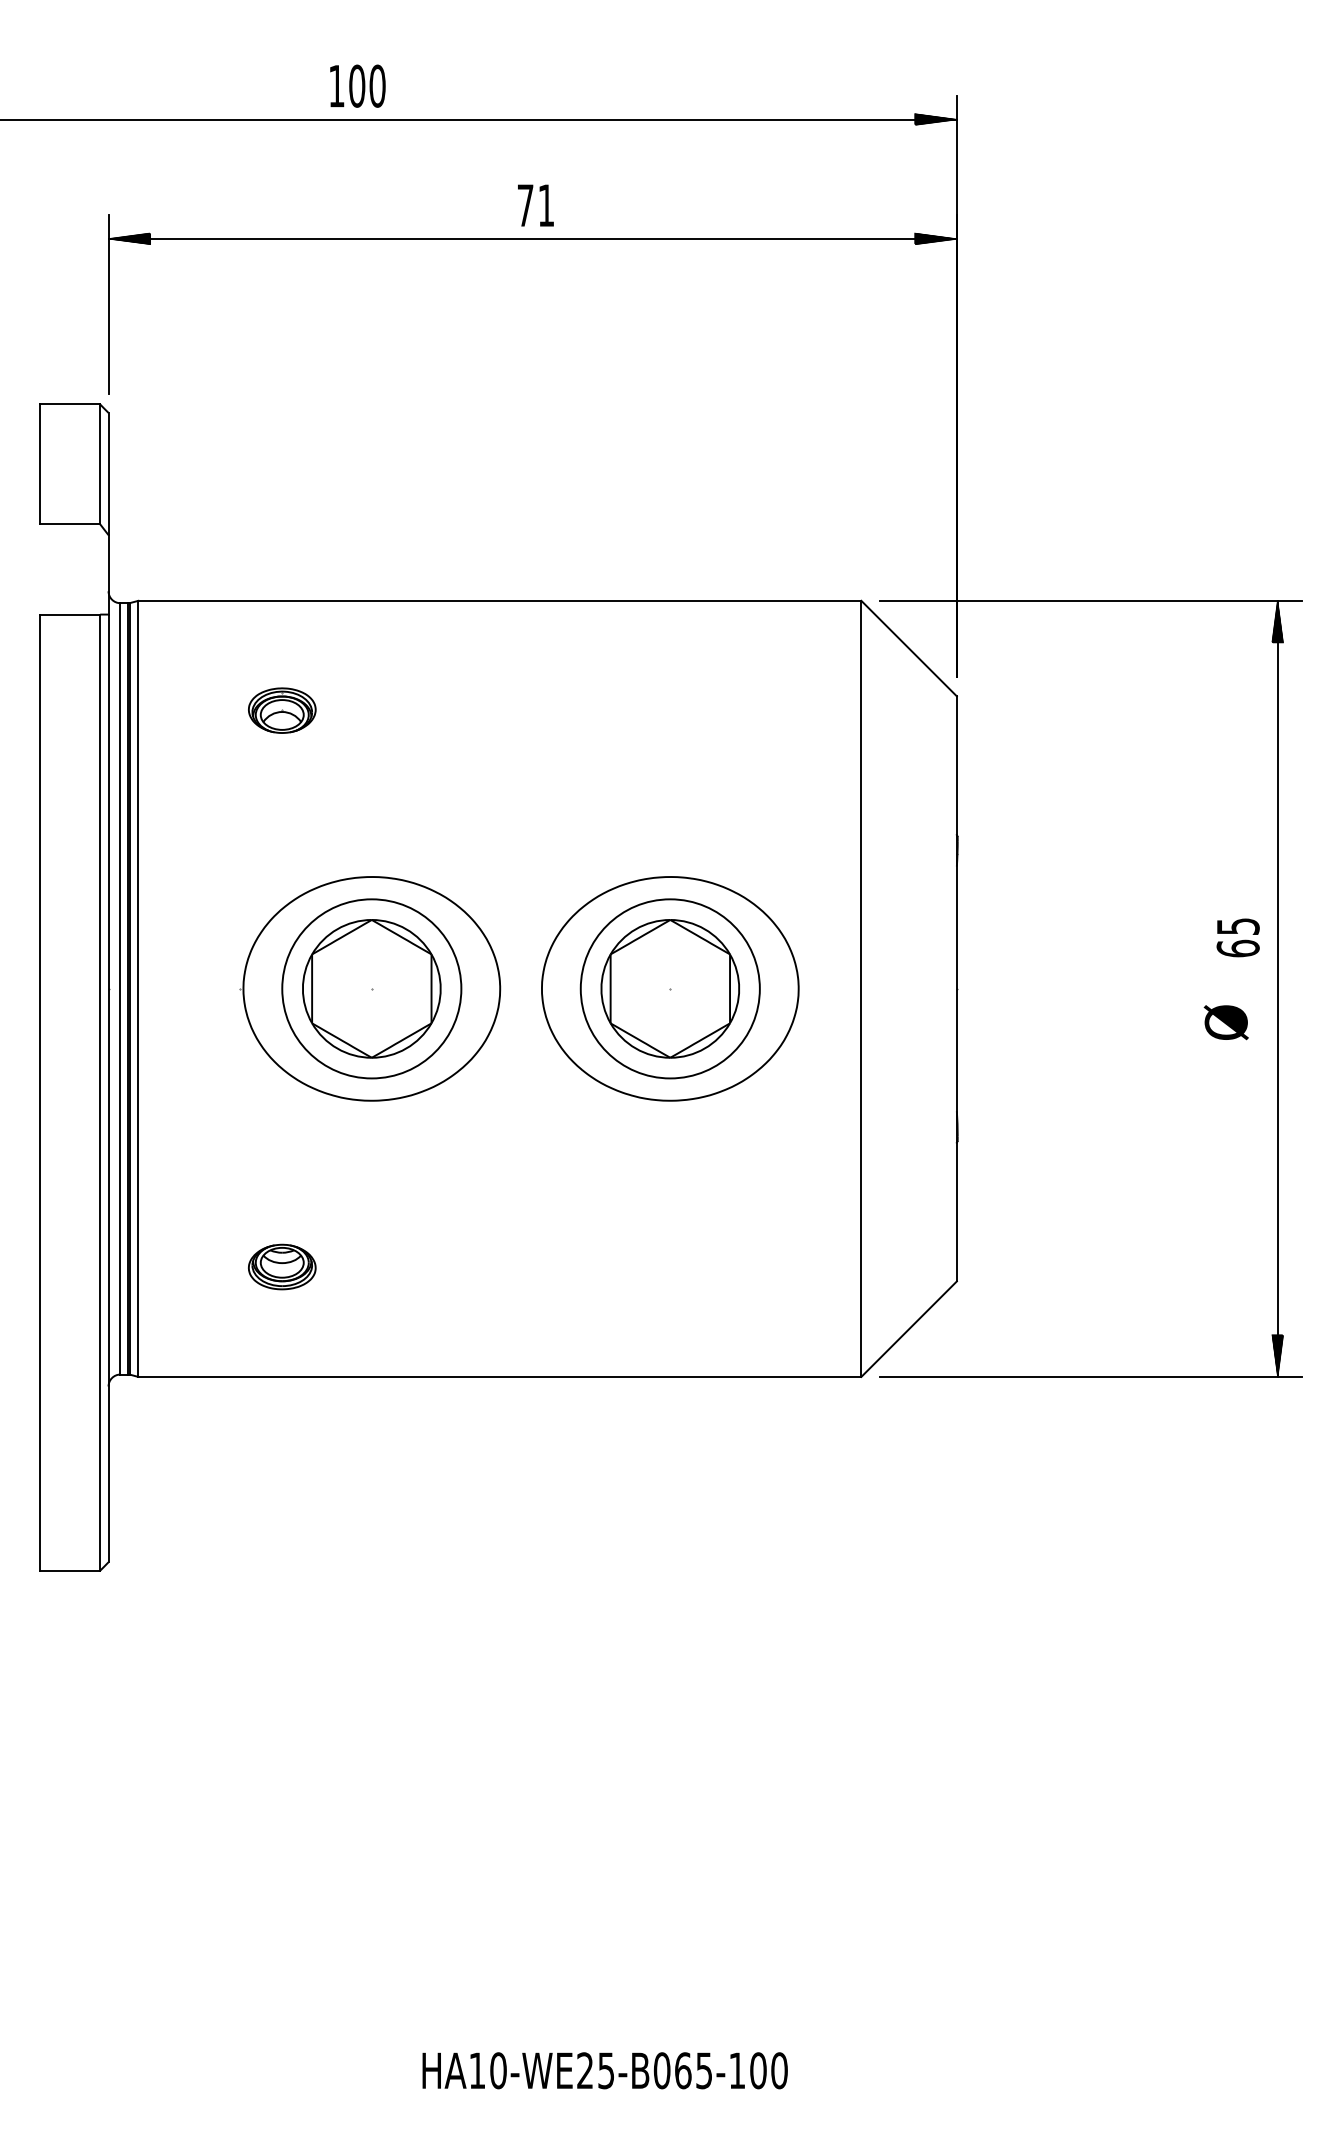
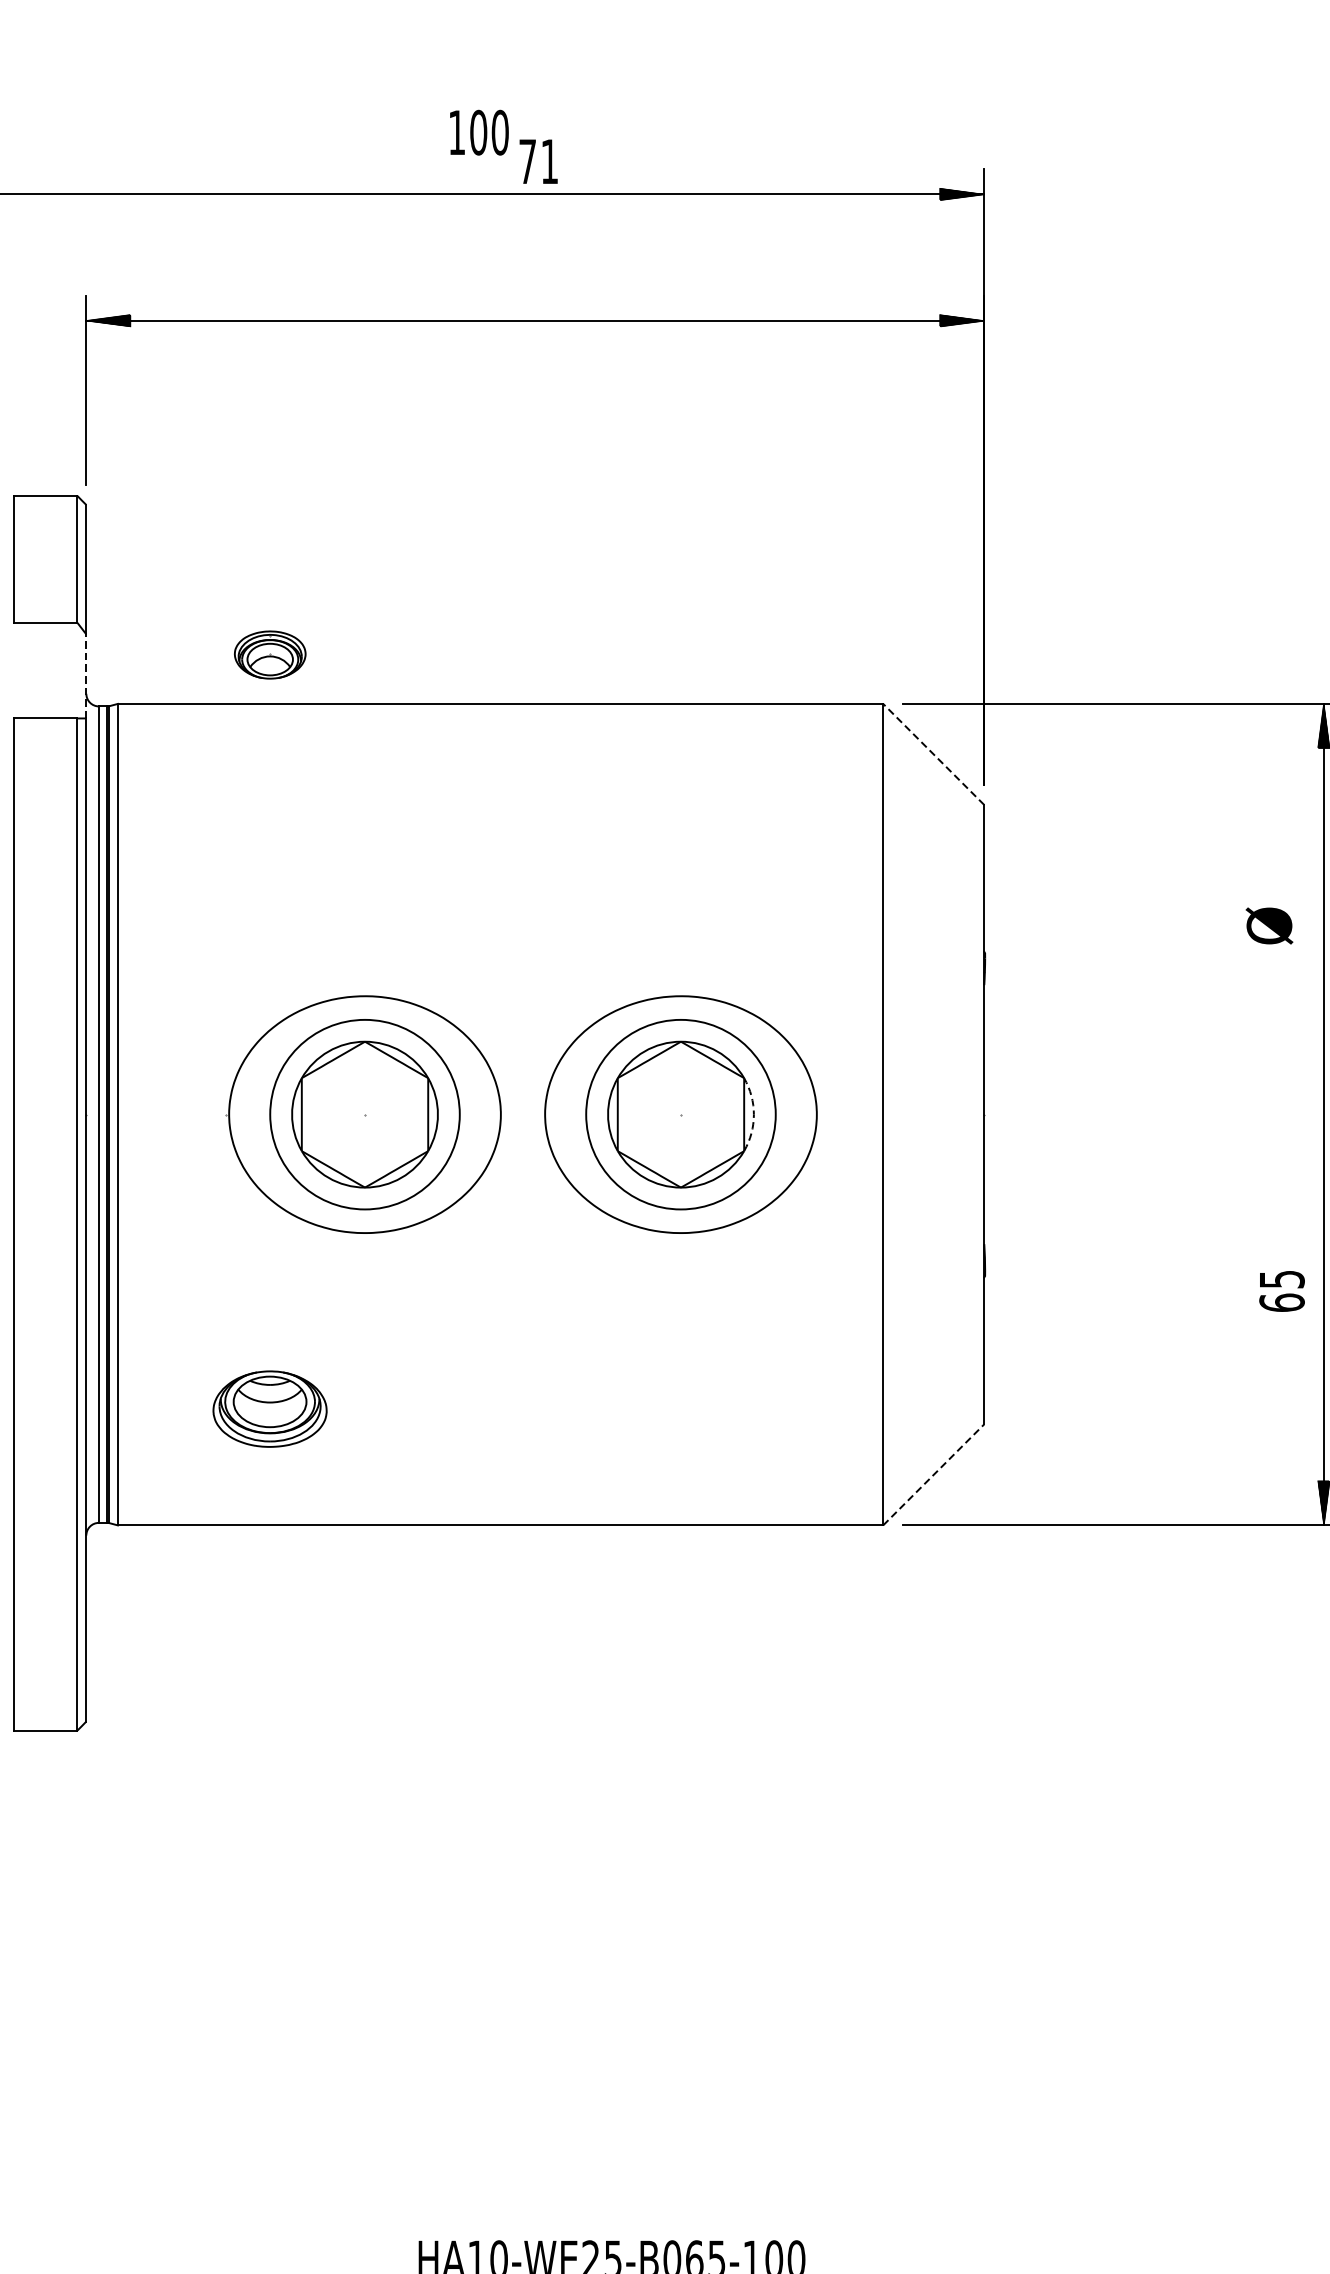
text: (357, 85) -> (478, 131), moved
text: (535, 205) -> (538, 161), moved
line: (108, 574) -> (86, 676), solid -> dashed
line: (909, 648) -> (934, 754), solid -> dashed
part: (282, 710) -> (270, 654), moved
text: (1237, 937) -> (1281, 1291), moved
arc: (739, 988) -> (754, 1114), solid -> dashed
text: (1225, 1022) -> (1268, 925), moved
part: (282, 1266) -> (270, 1408), size x1.6
line: (909, 1329) -> (934, 1475), solid -> dashed

